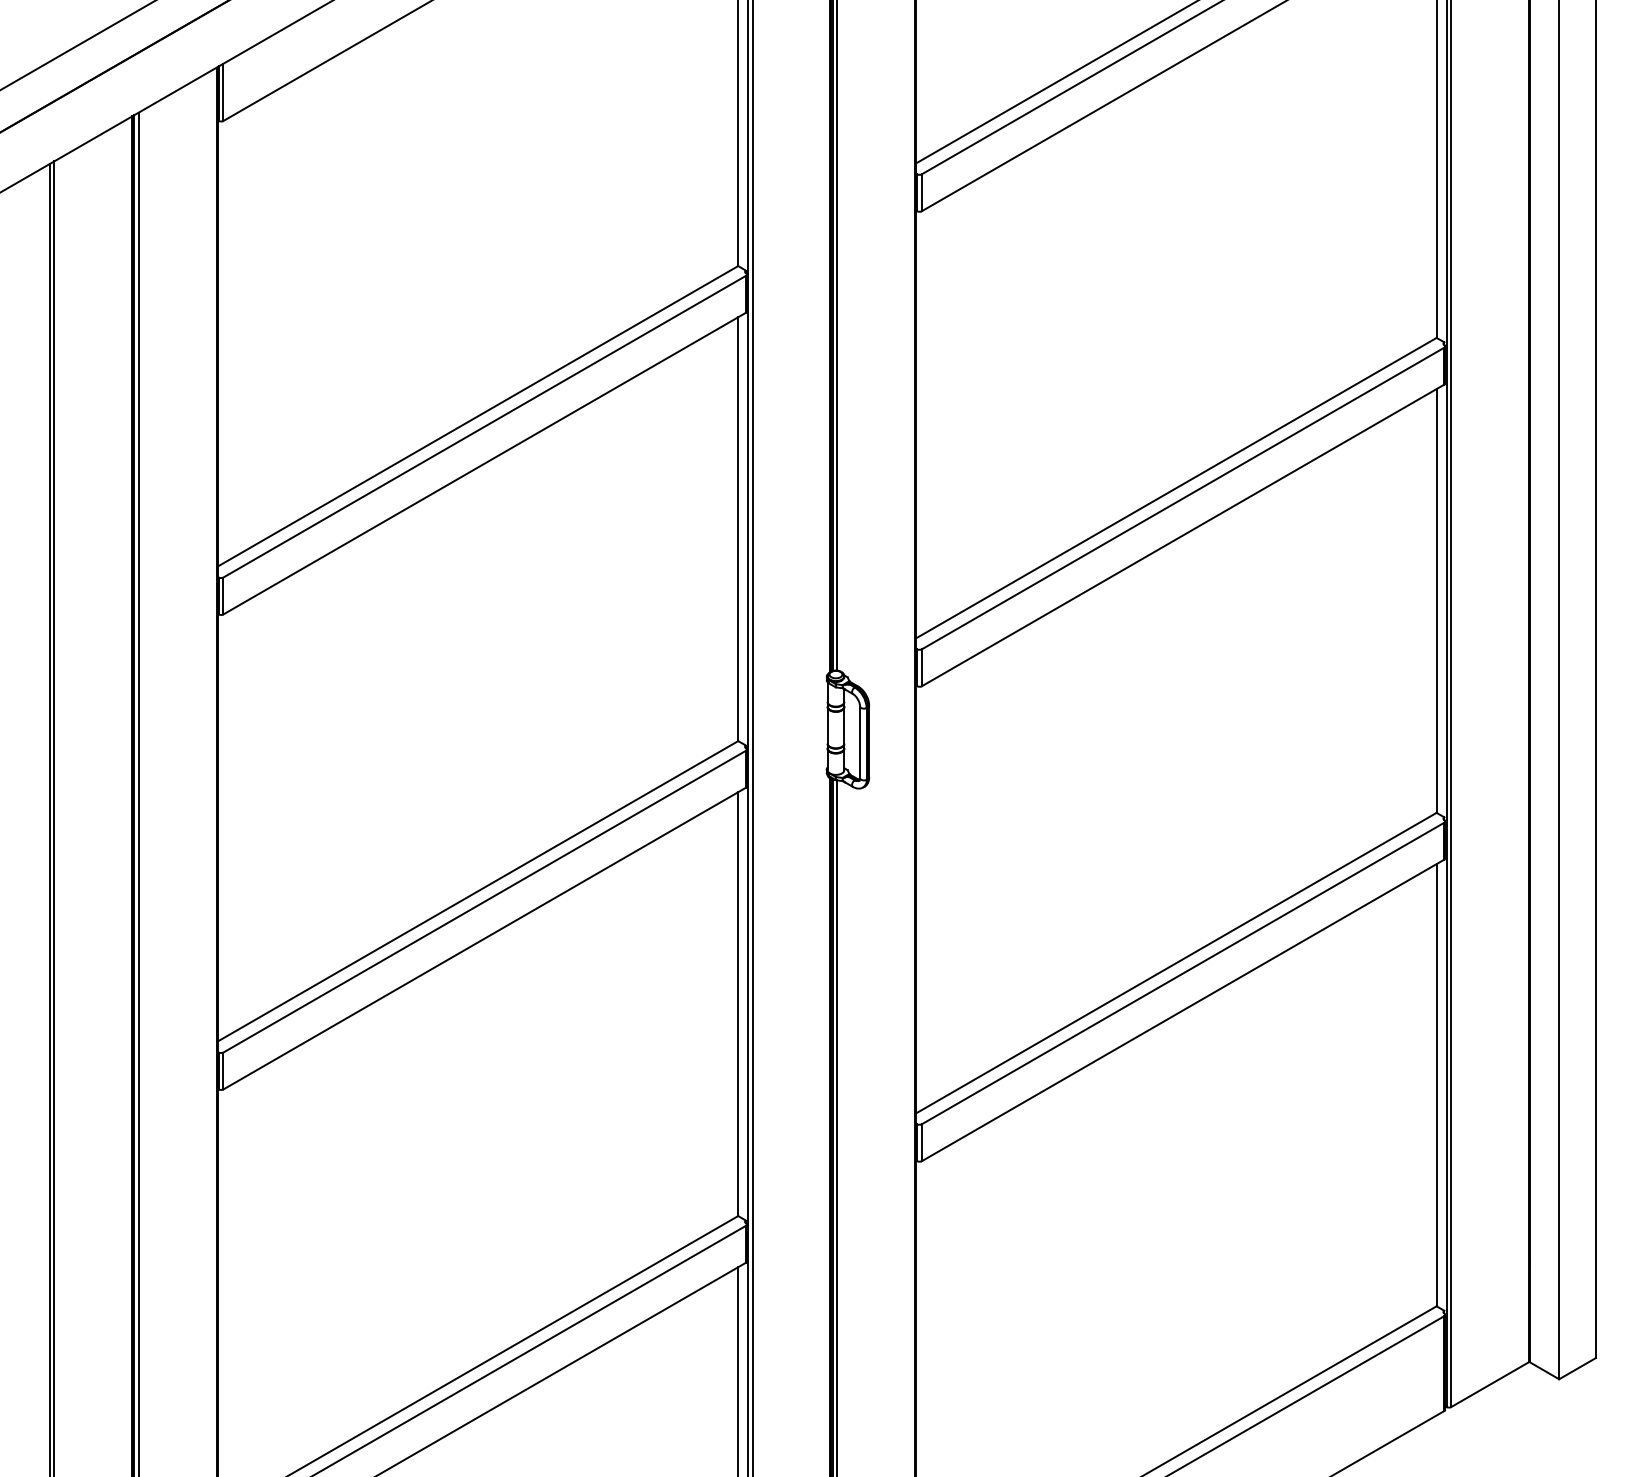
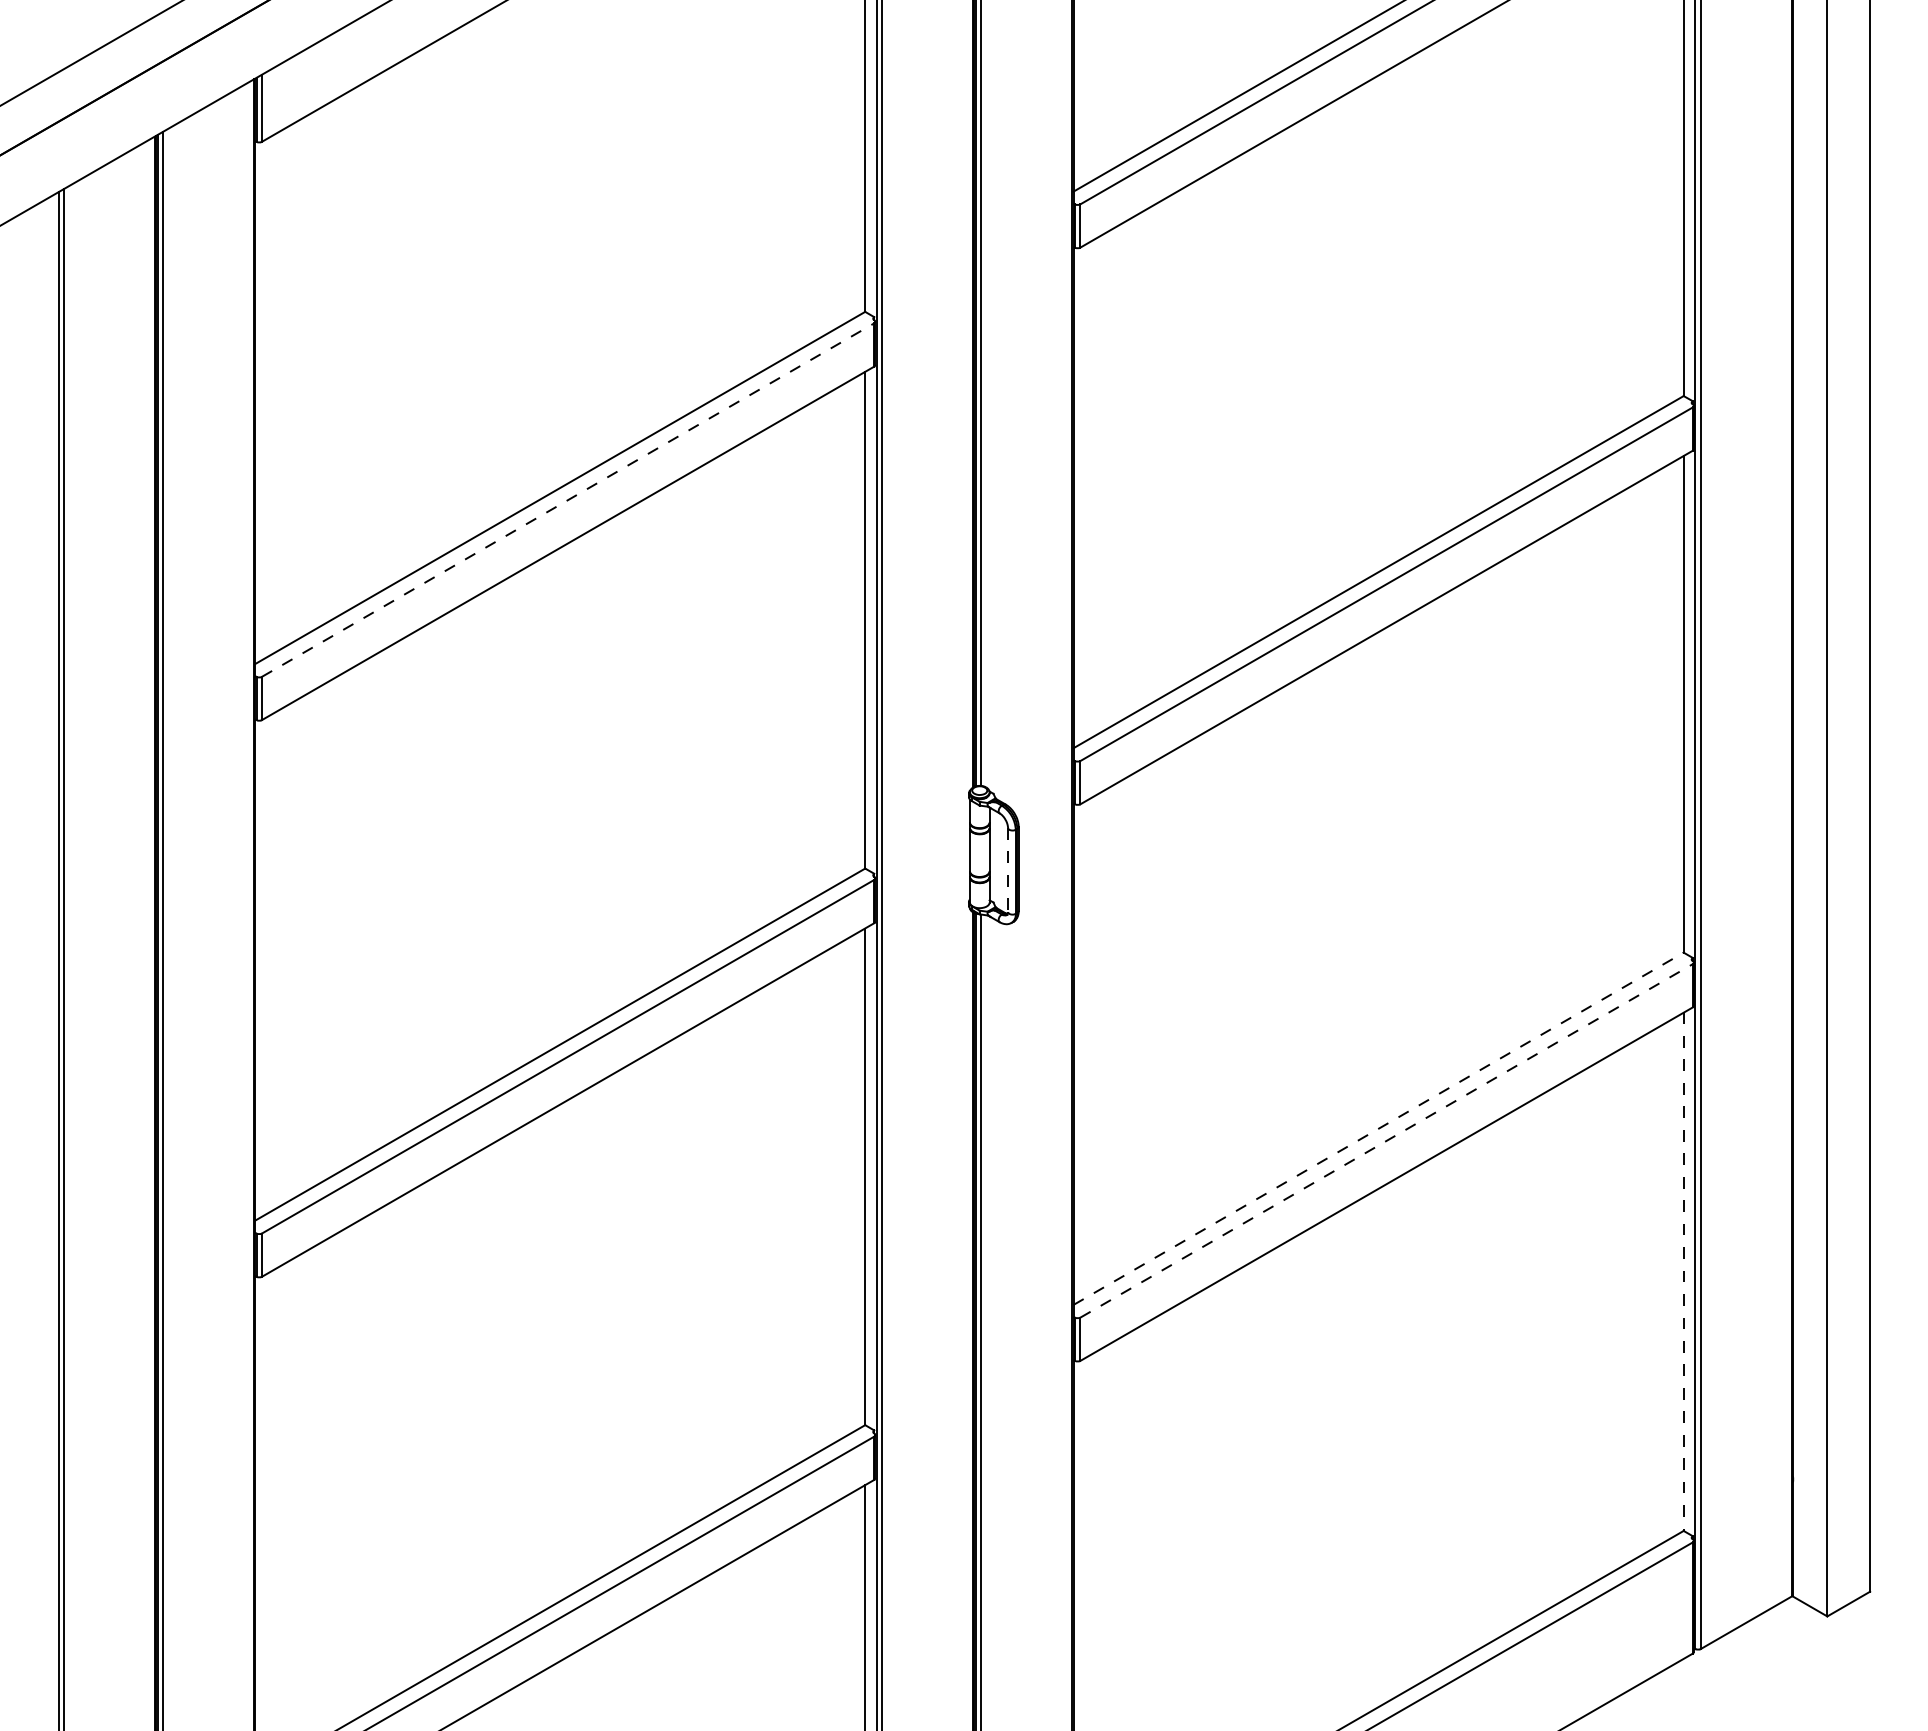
line: (485, 426) -> (568, 499), solid -> dashed
line: (860, 742) -> (1008, 870), solid -> dashed
line: (1177, 962) -> (1379, 1128), solid -> dashed
line: (1183, 973) -> (1386, 1140), solid -> dashed
line: (1436, 1085) -> (1683, 1272), solid -> dashed

